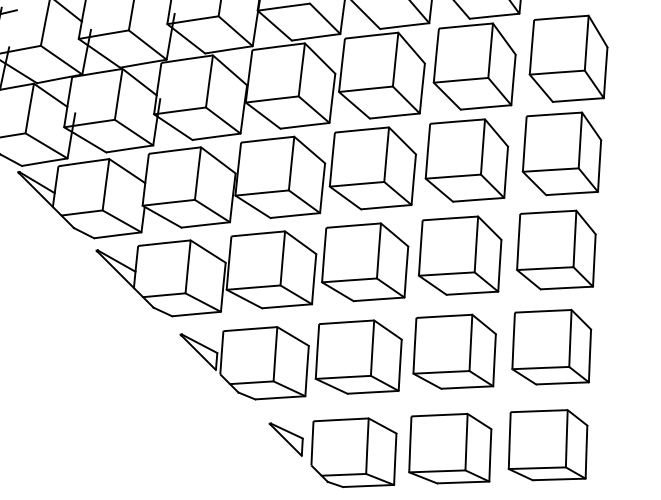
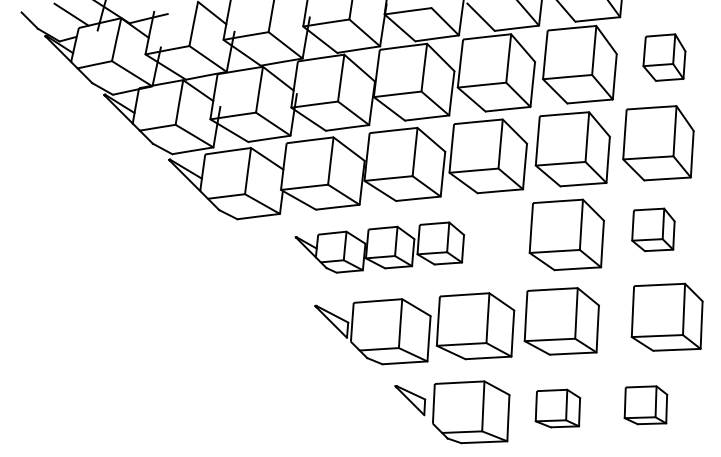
part: (568, 58) -> (664, 57), size x0.6
part: (556, 249) -> (653, 229), size x0.6
part: (252, 269) -> (379, 247), size x0.6
part: (550, 346) -> (666, 316), moved
part: (547, 444) -> (645, 404), size x0.6
part: (449, 448) -> (557, 408), size x0.6

